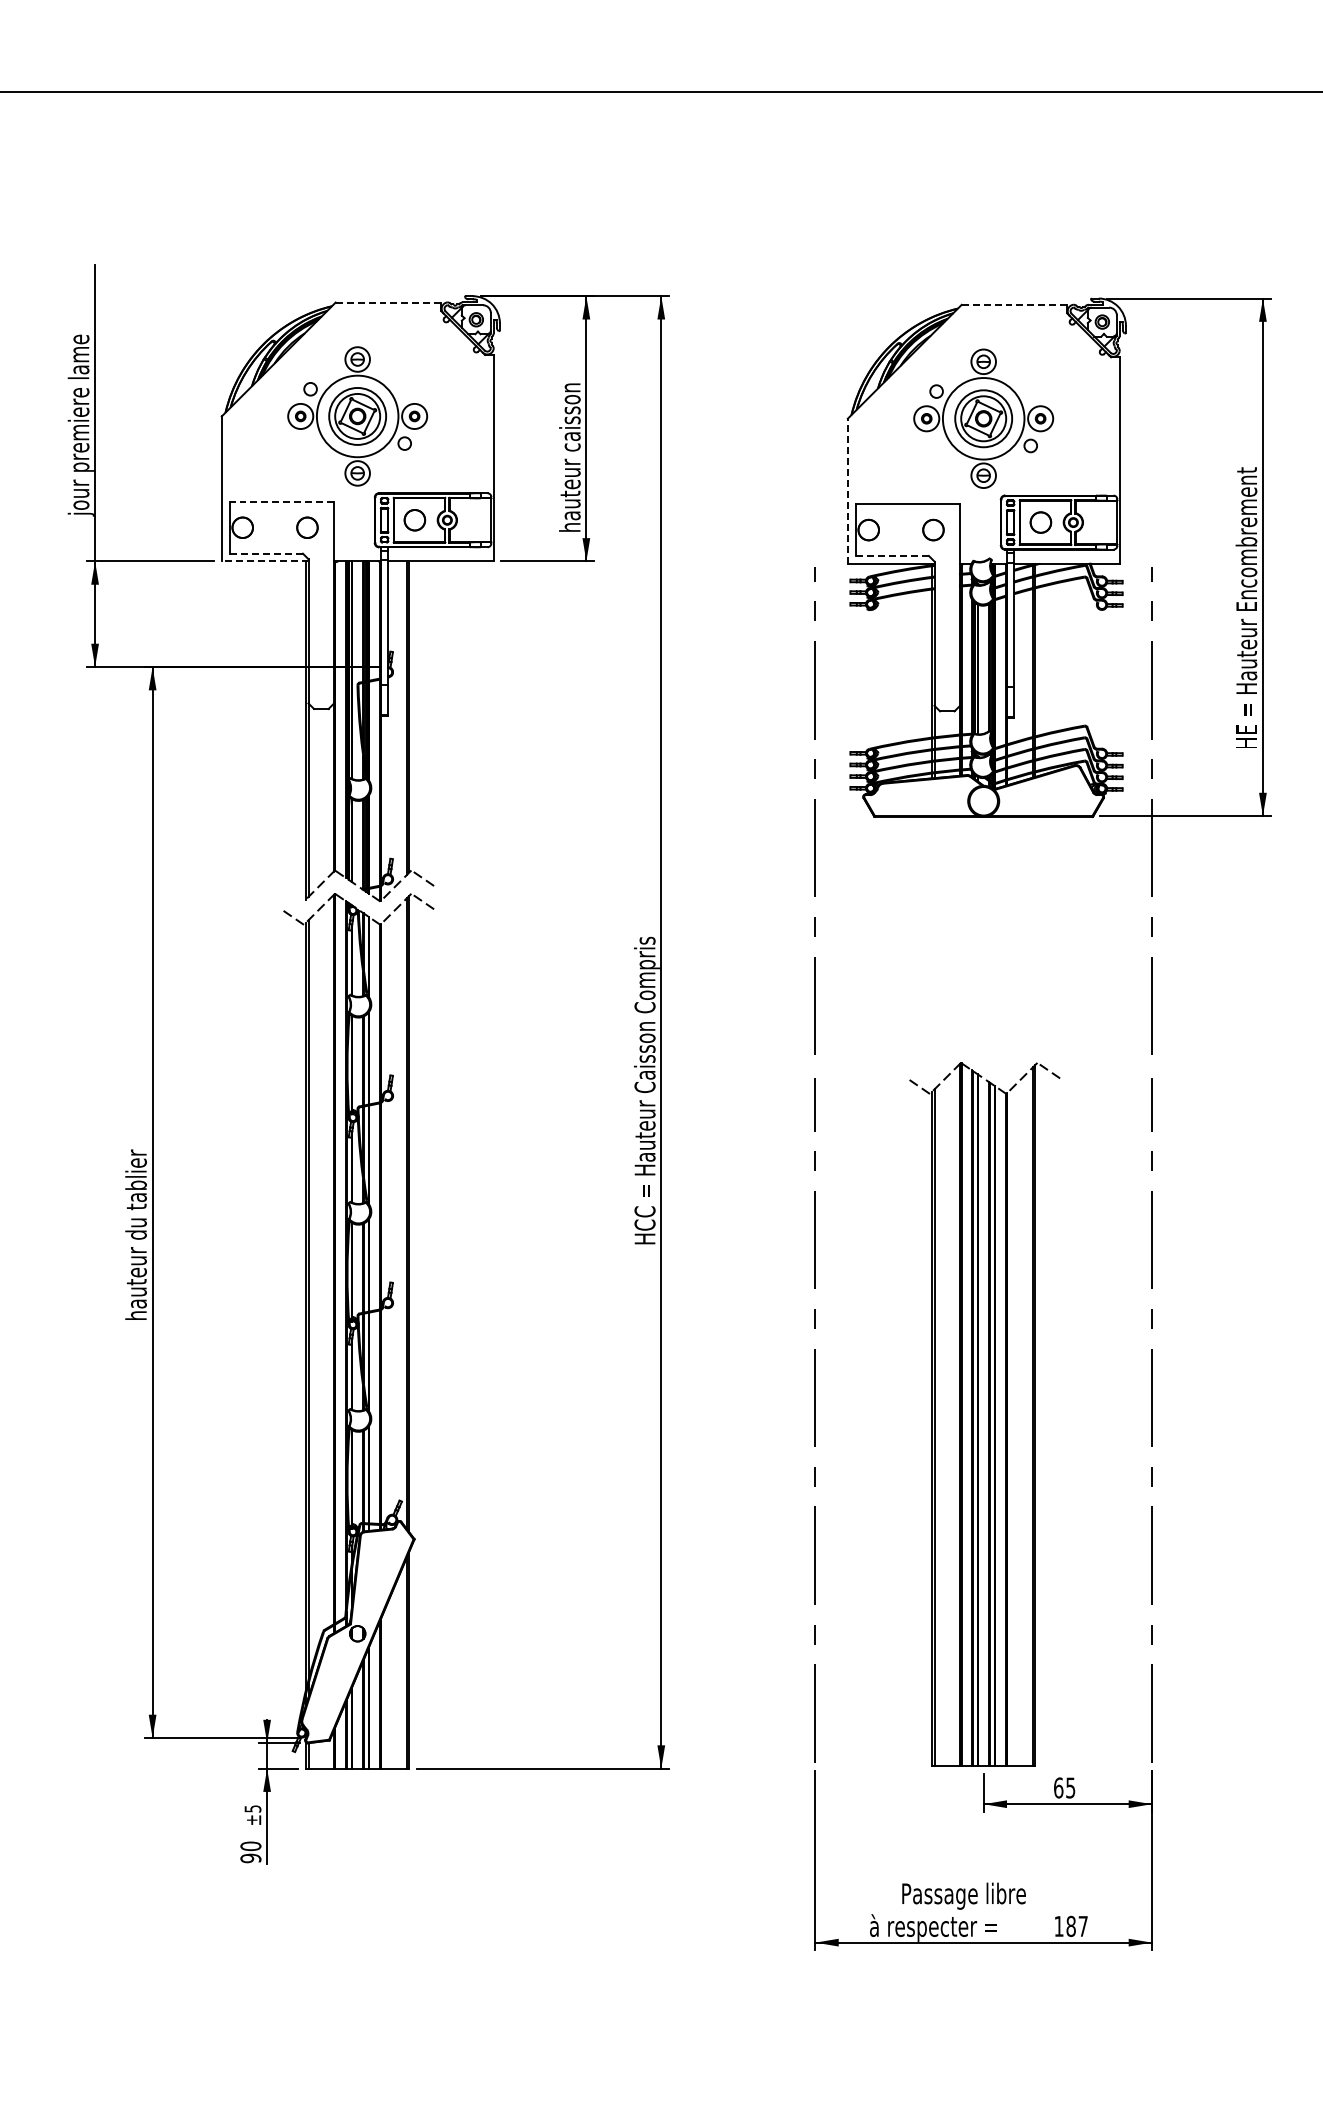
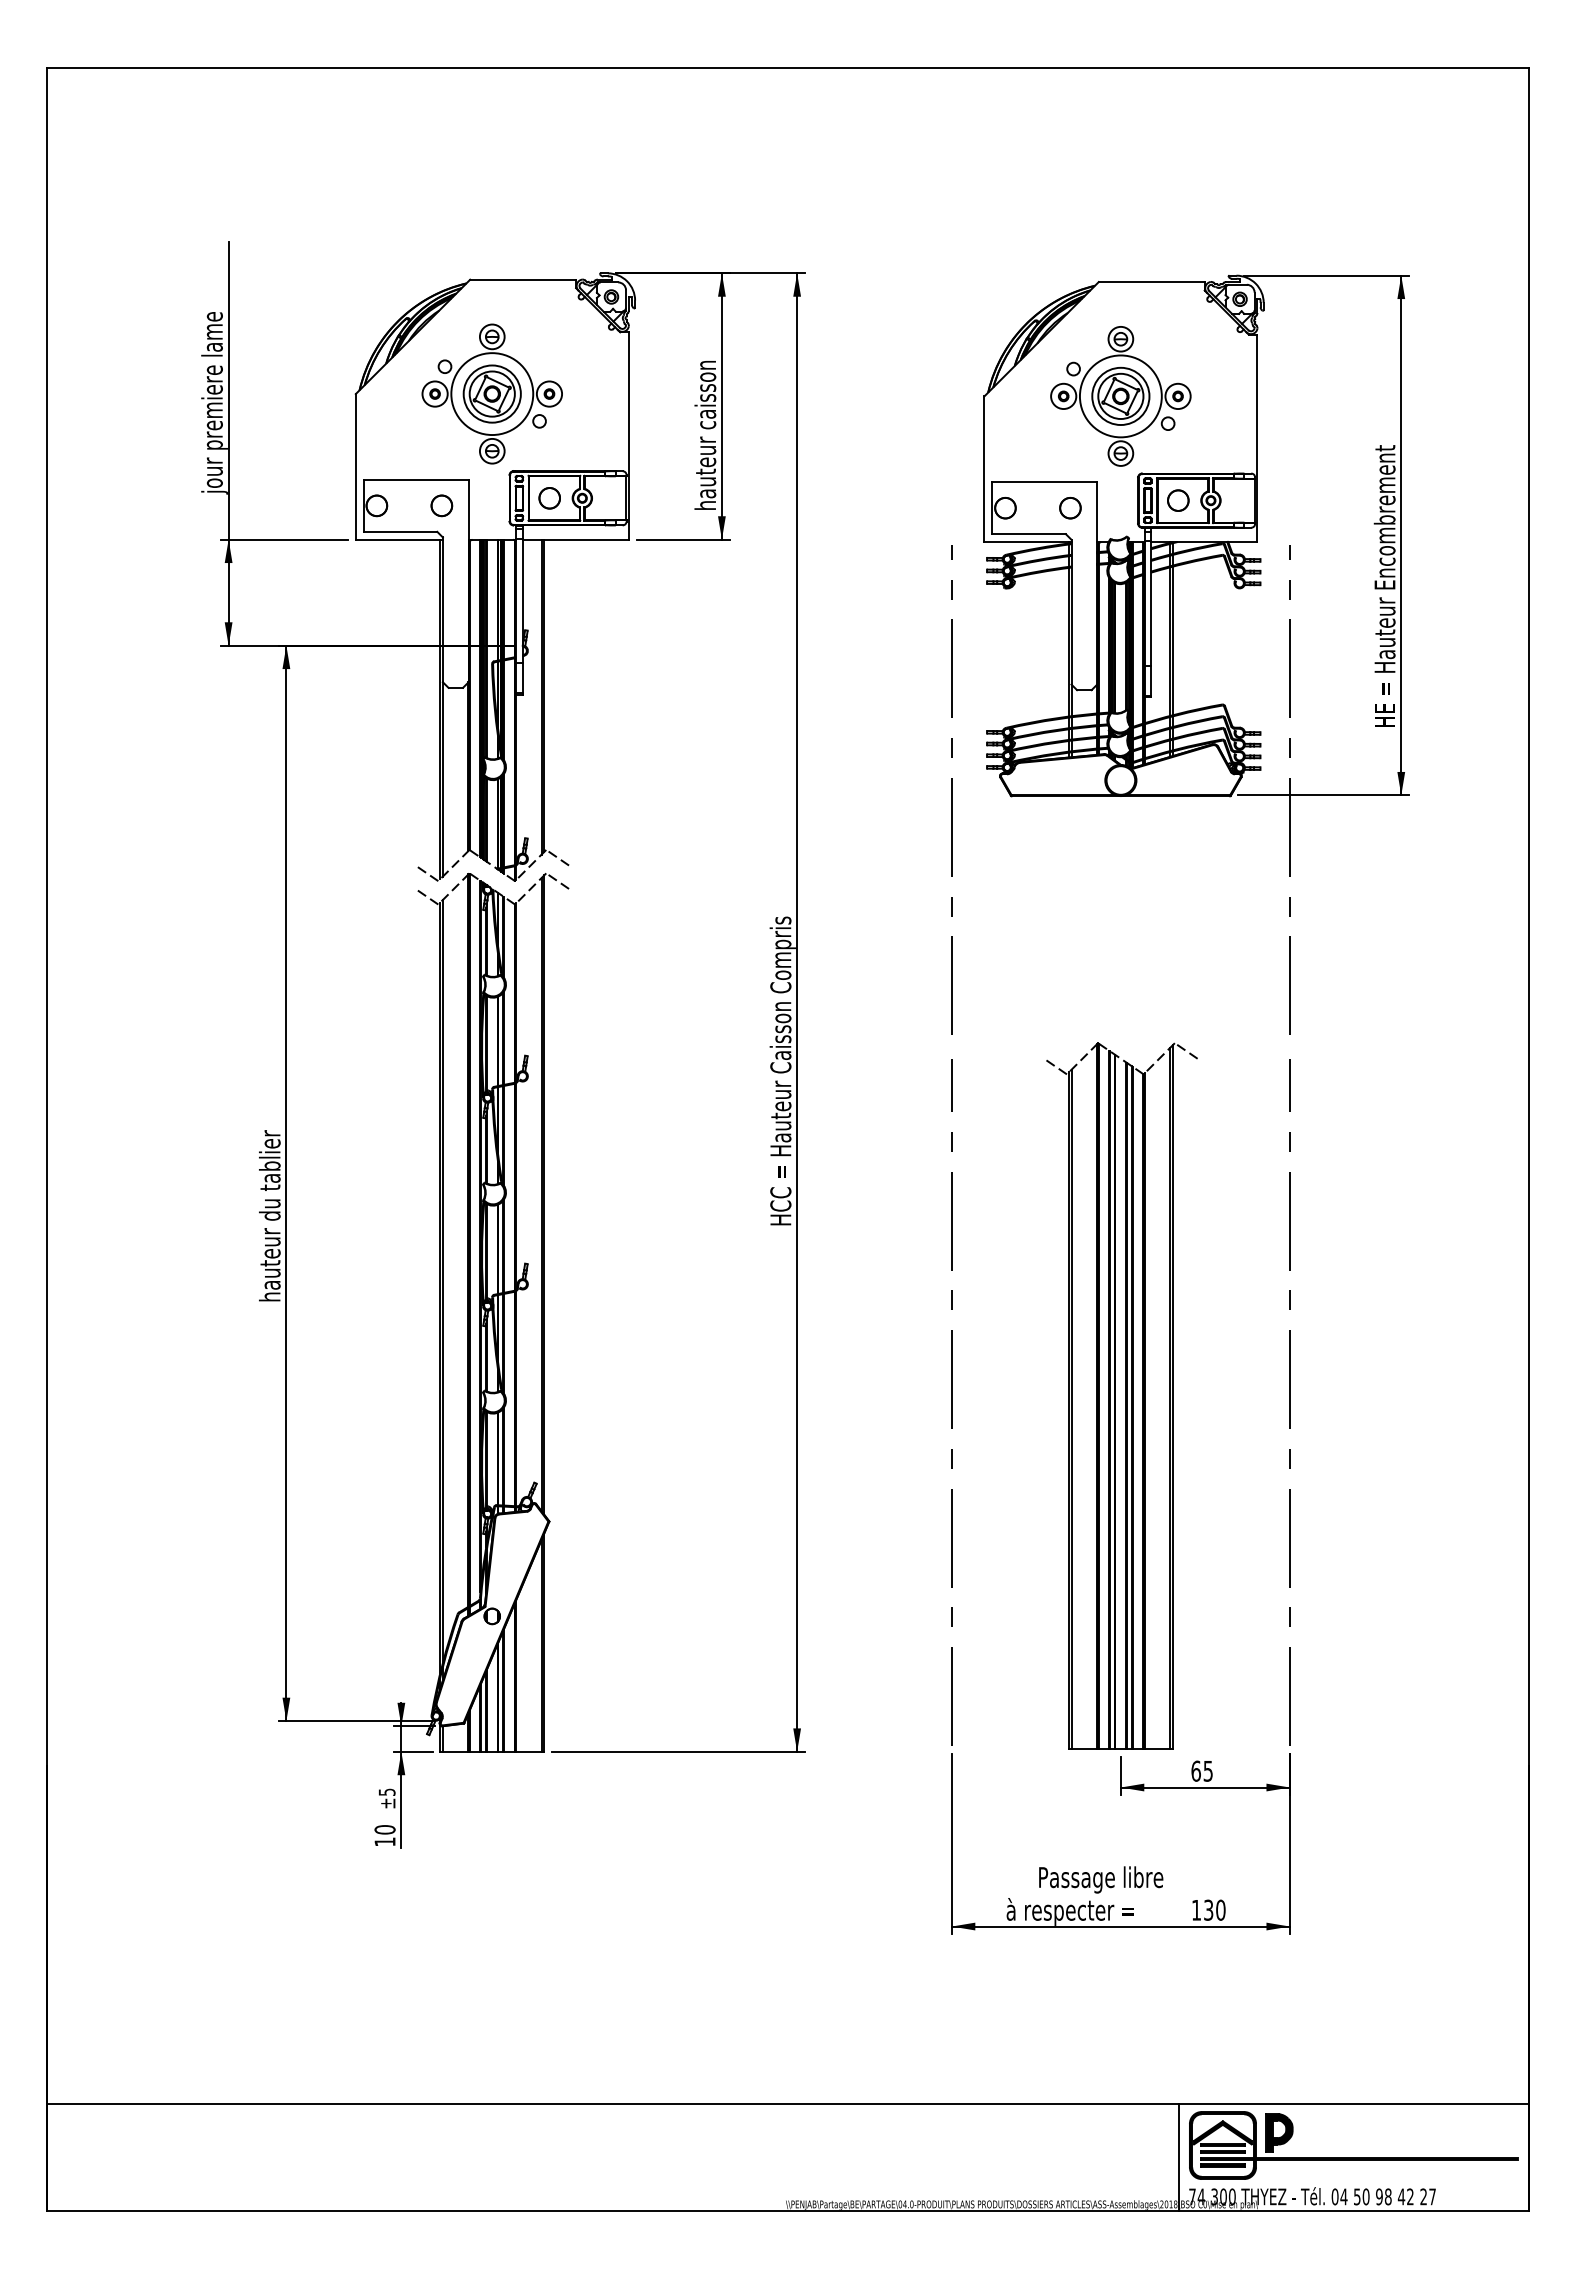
line: (388, 302) -> (523, 279), dashed -> solid
line: (1014, 305) -> (1151, 282), dashed -> solid
line: (847, 491) -> (984, 469), dashed -> solid
line: (281, 501) -> (415, 479), dashed -> solid
line: (266, 553) -> (400, 531), dashed -> solid
line: (892, 556) -> (1029, 534), dashed -> solid
line: (265, 561) -> (399, 539), dashed -> solid
line: (292, 893) -> (426, 873), added
text: (250, 1857) -> (384, 1841), 90 -> 10
text: (1076, 1925) -> (1214, 1909), 187 -> 130

